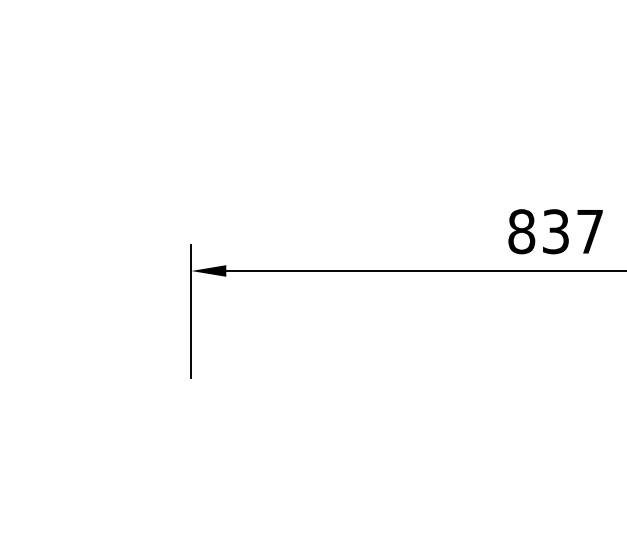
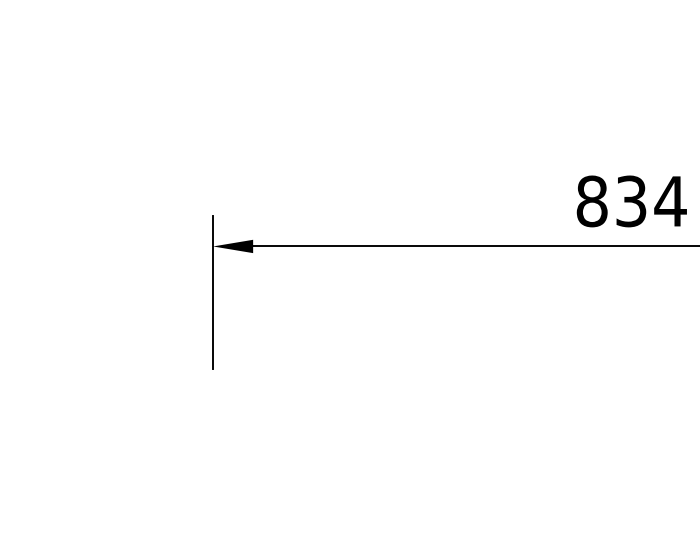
text: (589, 231) -> (669, 201), 837 -> 834

